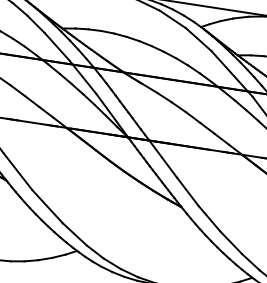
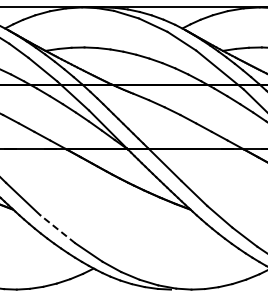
line: (47, 206) -> (57, 229), solid -> dashed

